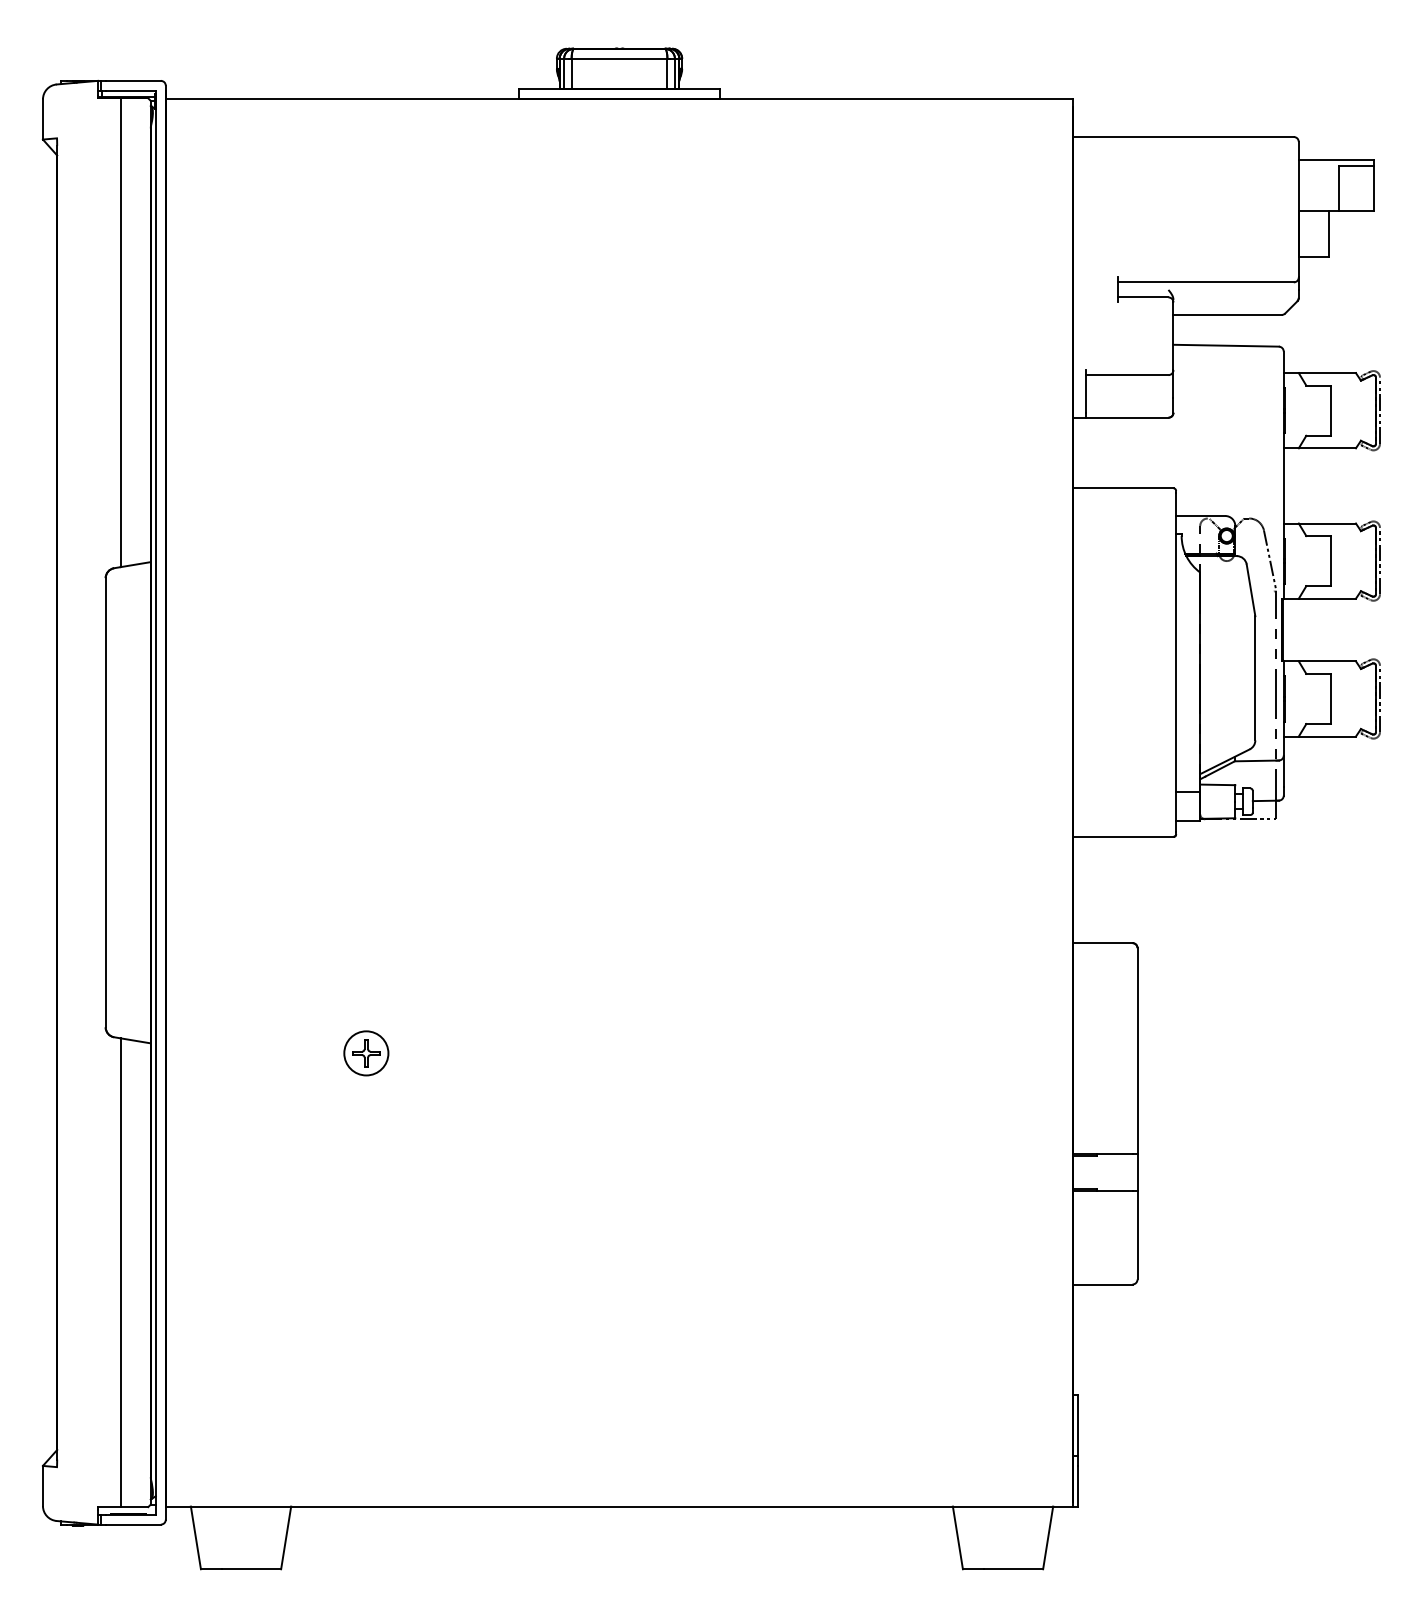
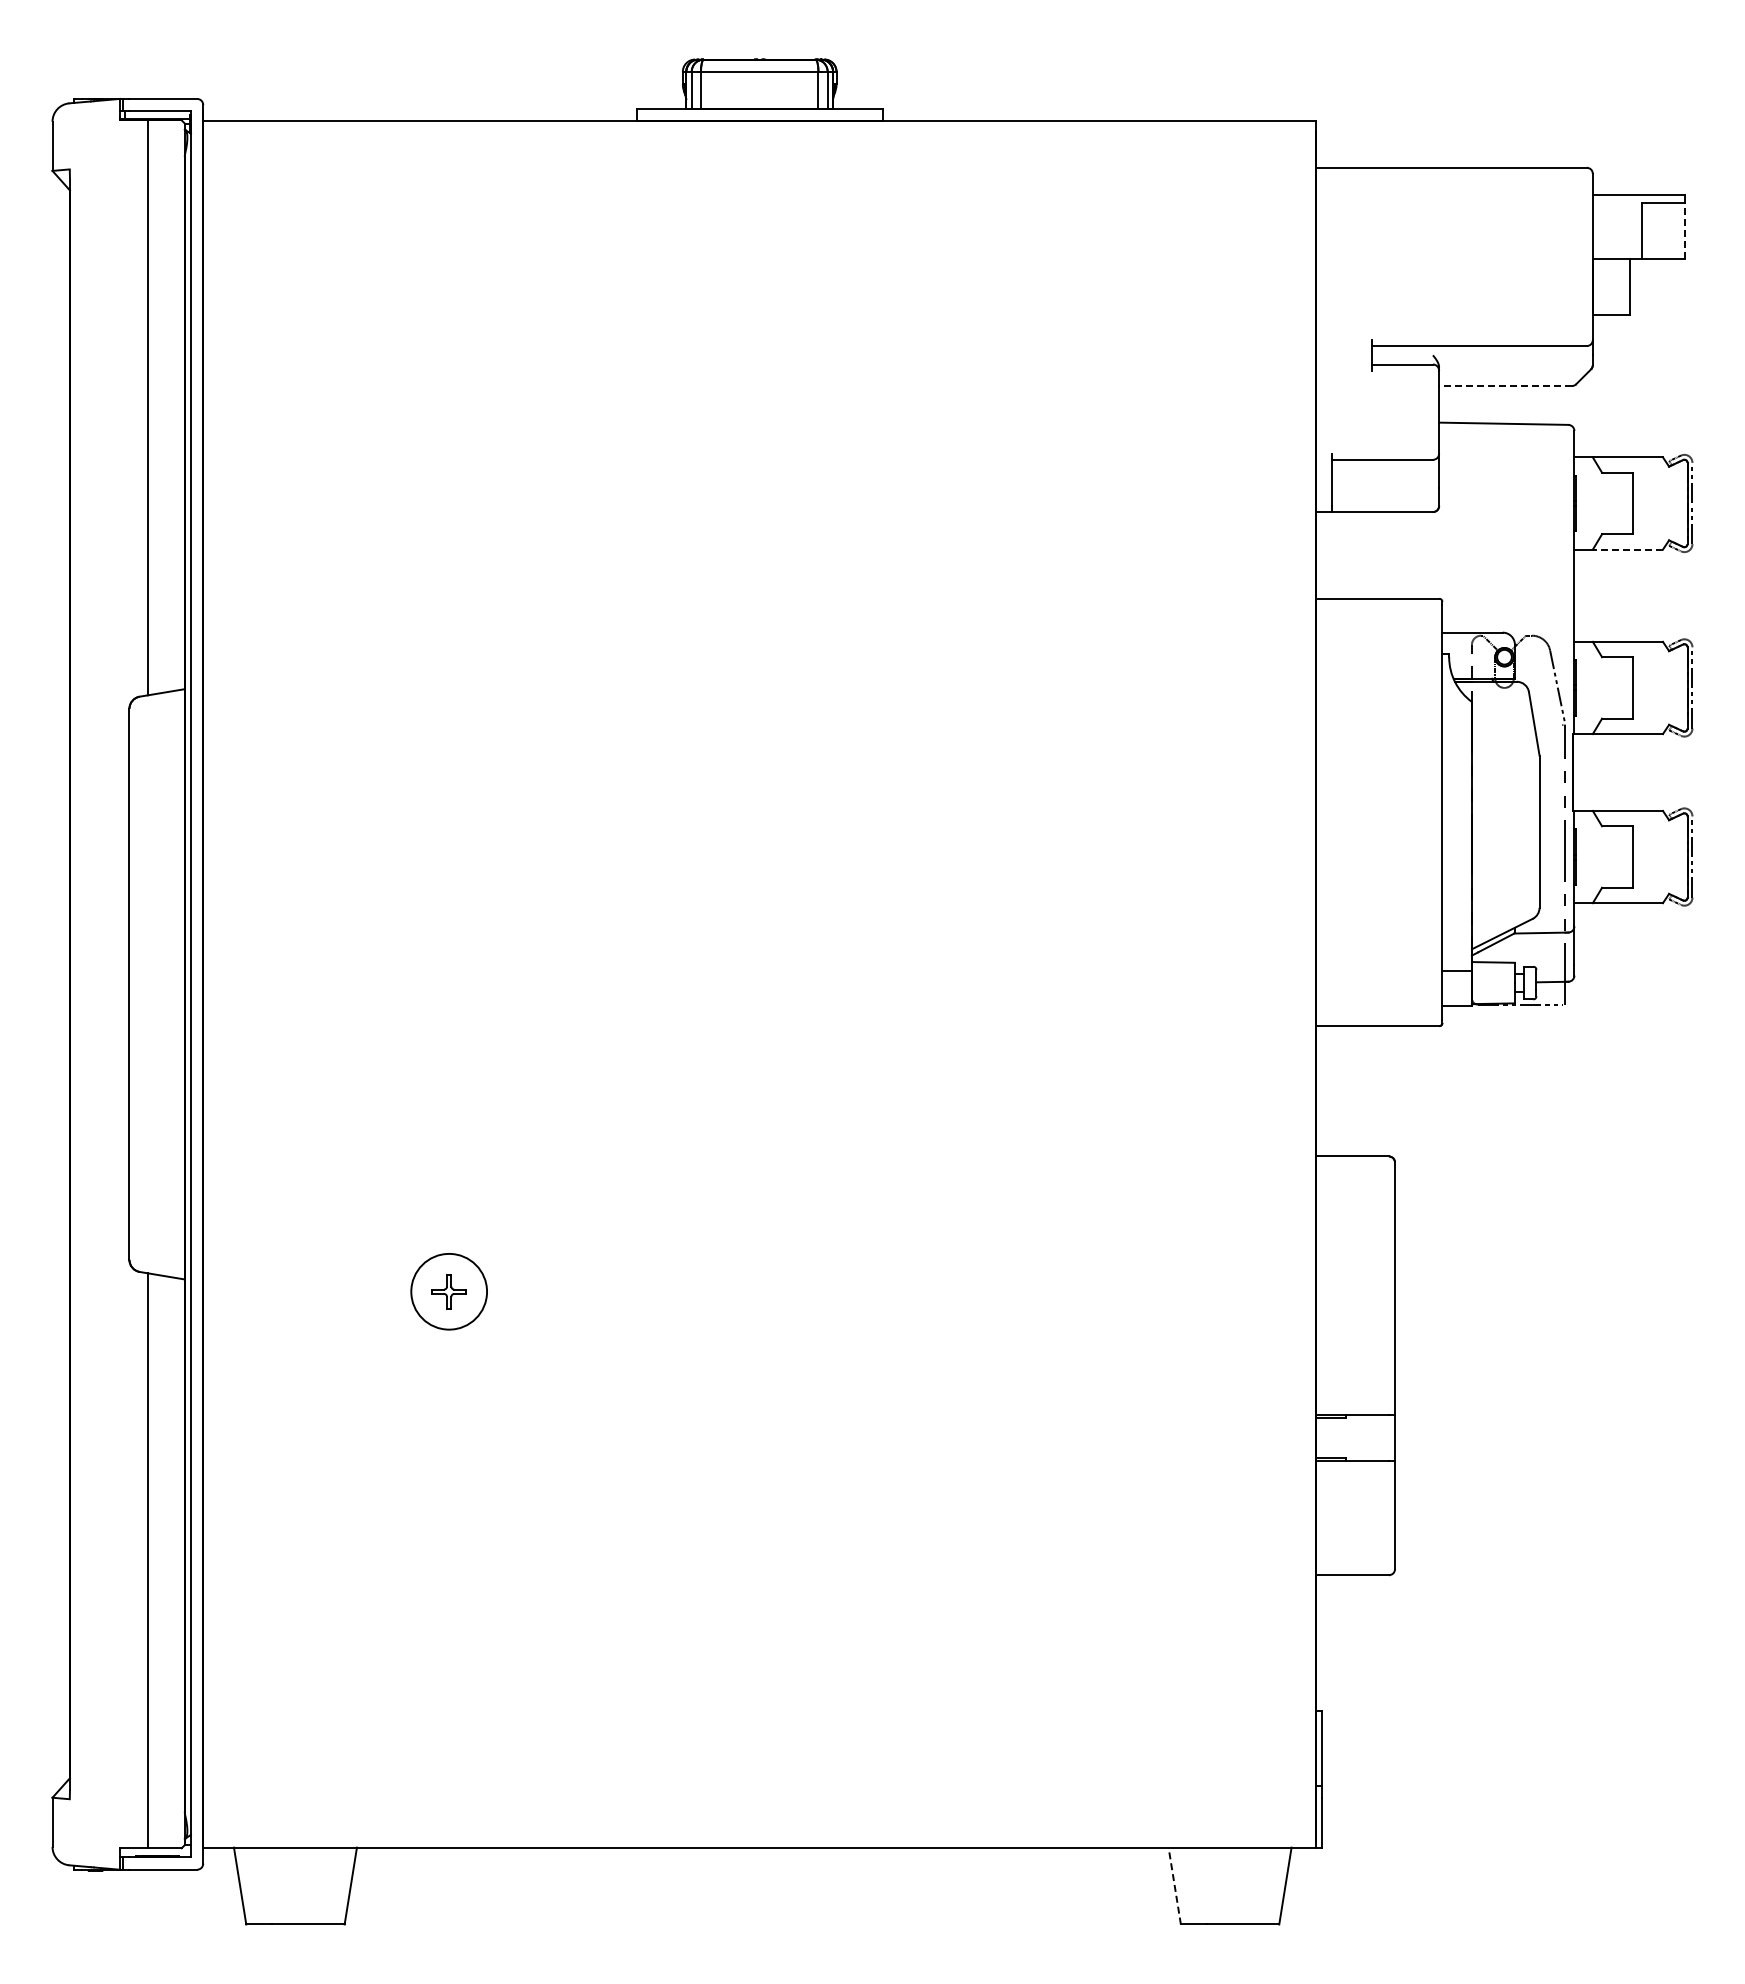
line: (1374, 188) -> (1685, 230), solid -> dashed
line: (1227, 315) -> (1505, 386), solid -> dashed
line: (1327, 448) -> (1627, 549), solid -> dashed
circle: (366, 1053) -> (449, 1291), size x1.4
line: (957, 1538) -> (1174, 1886), solid -> dashed

